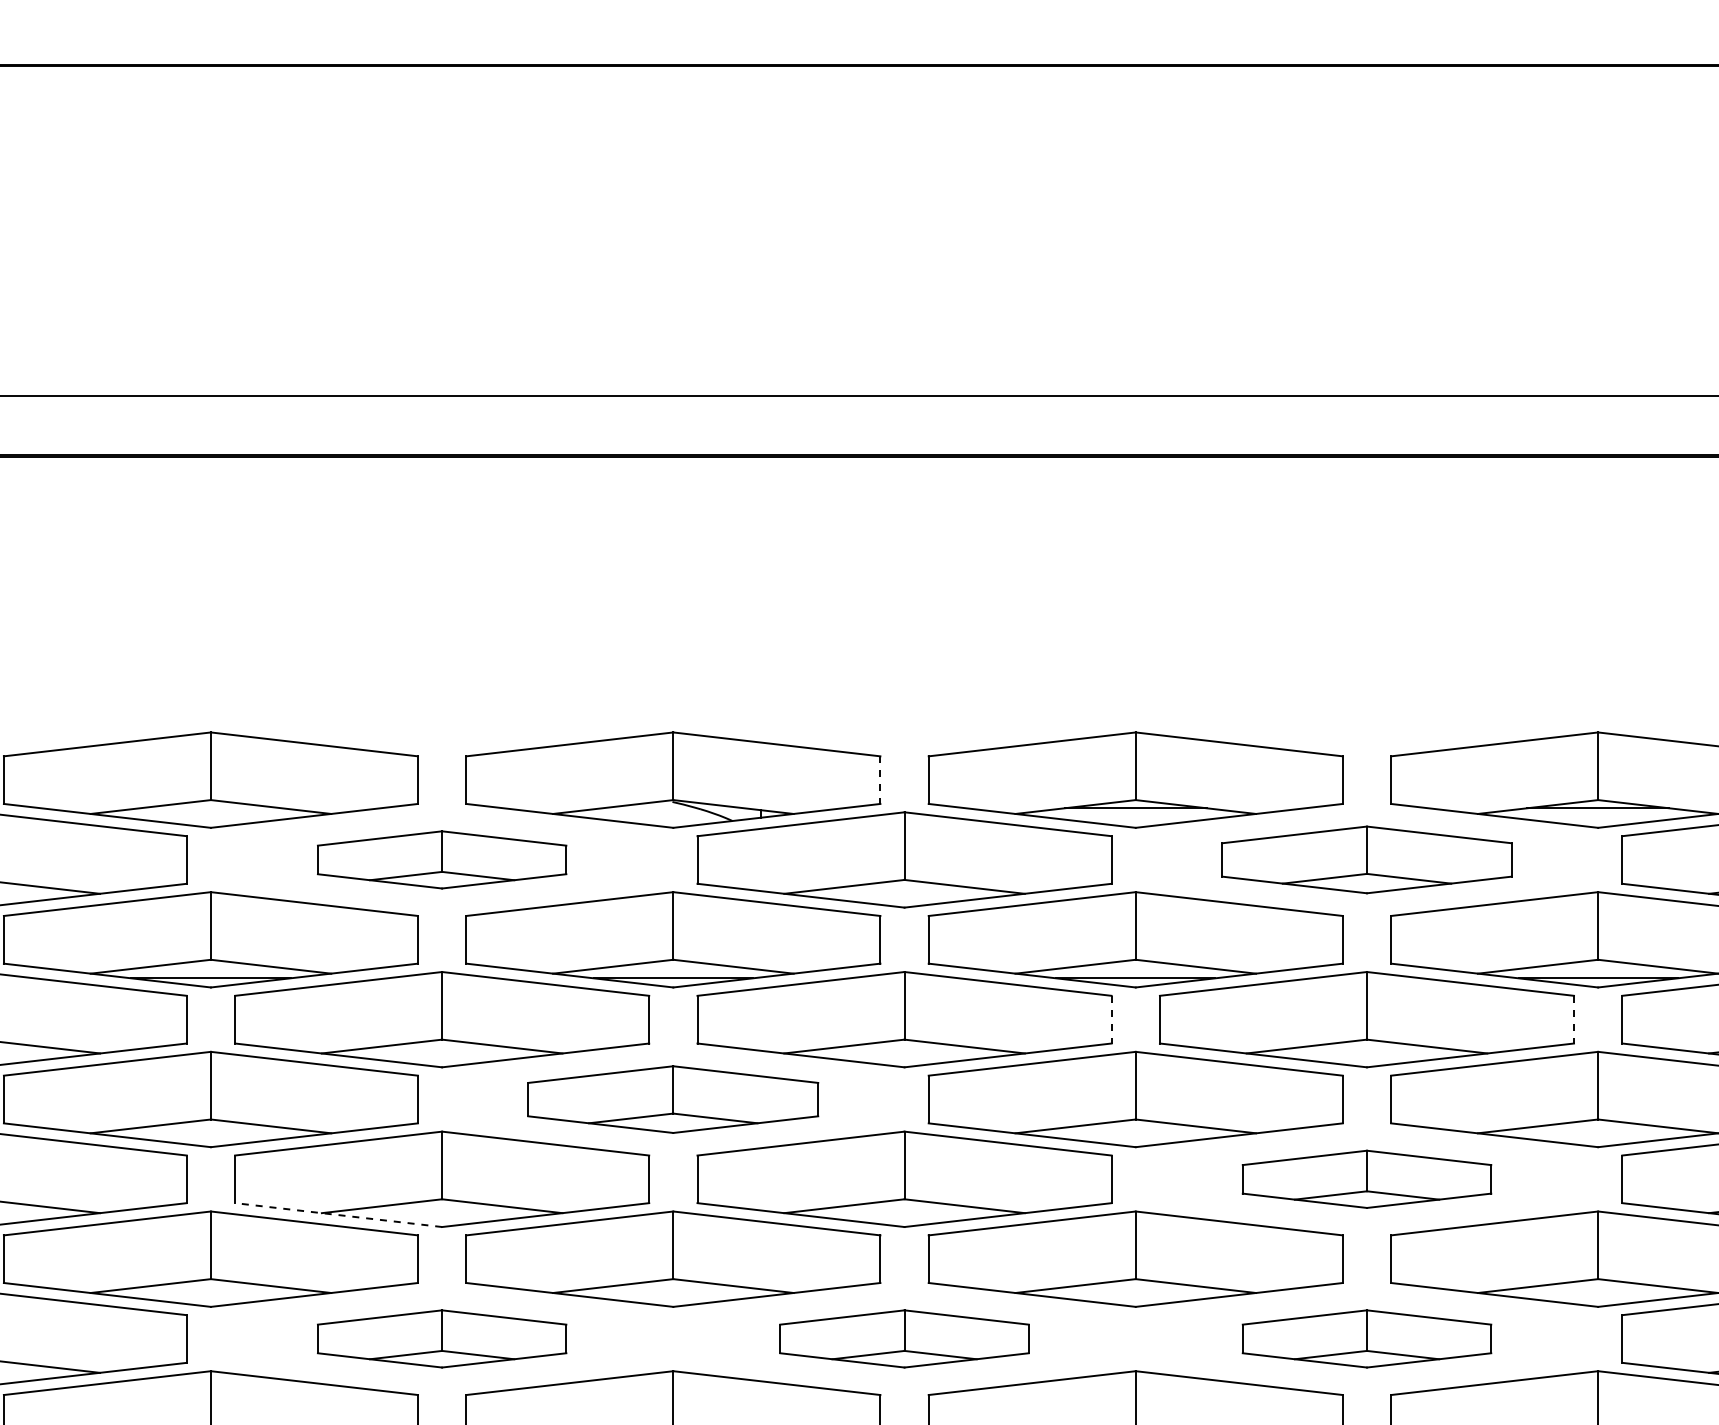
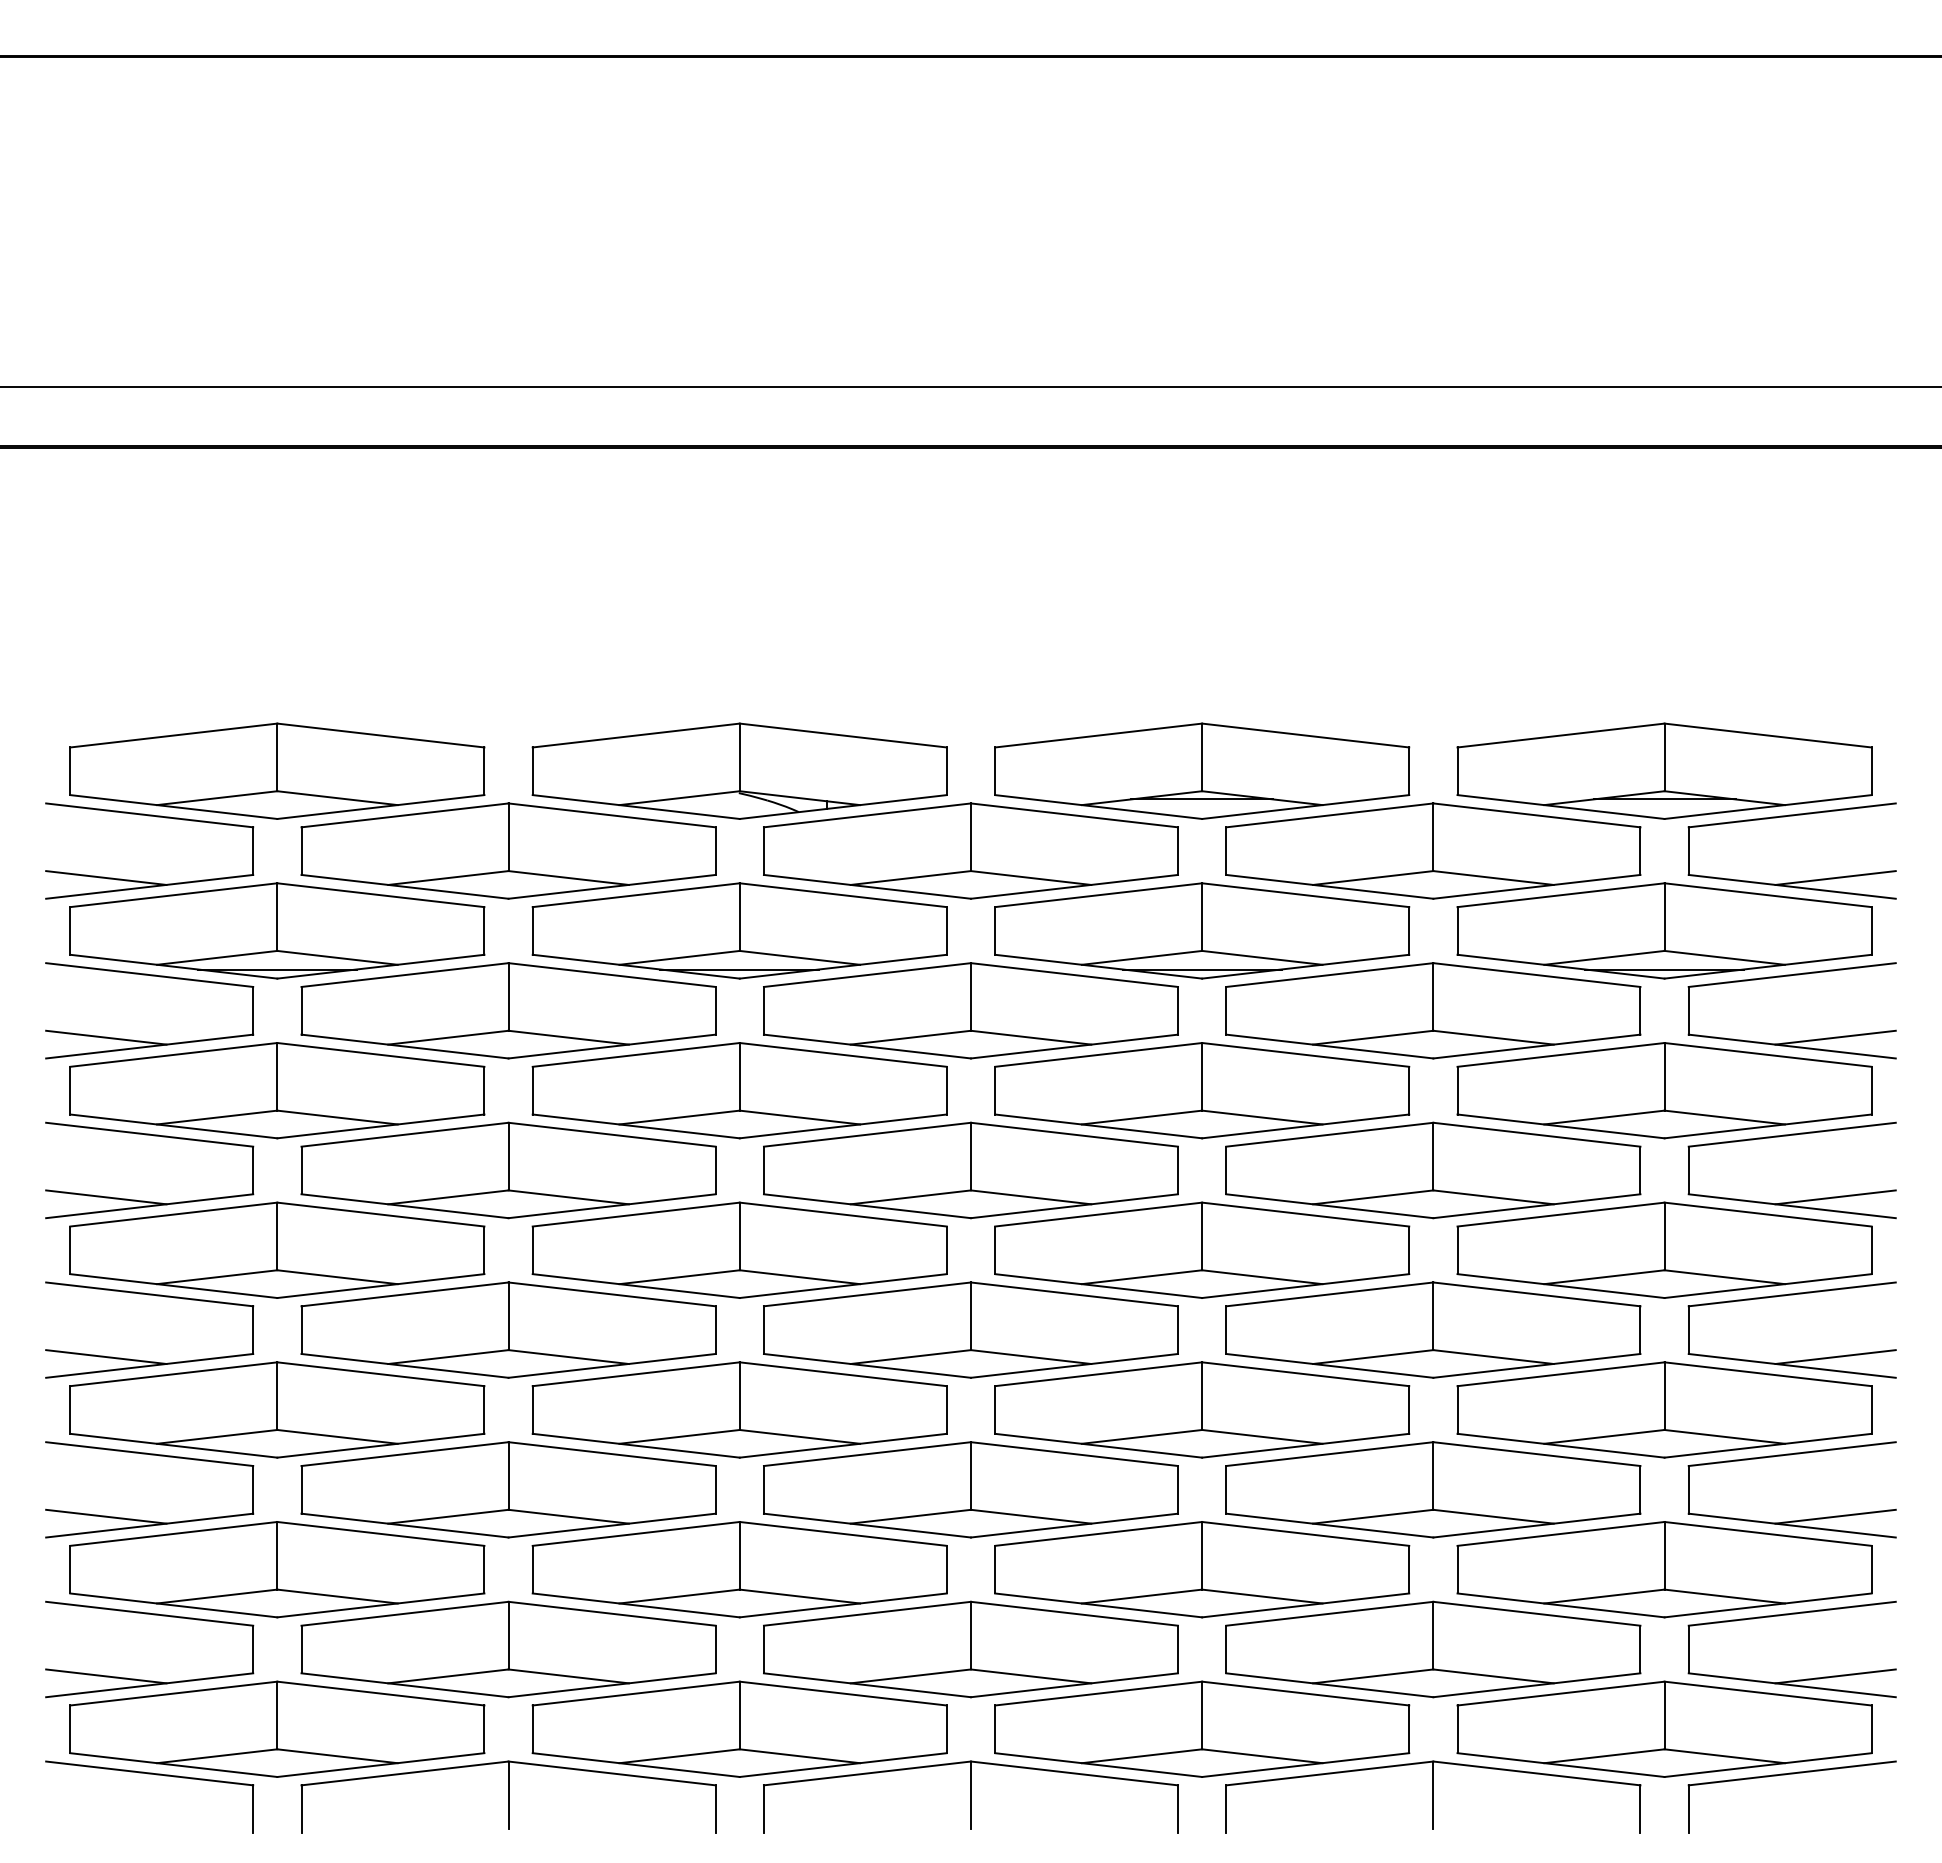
line: (880, 780) -> (946, 771), dashed -> solid
part: (442, 859) -> (508, 850), size x1.67
part: (1367, 859) -> (1433, 850), size x1.43
line: (1112, 1019) -> (1178, 1010), dashed -> solid
line: (1574, 1019) -> (1640, 1010), dashed -> solid
part: (673, 1099) -> (739, 1090), size x1.43
part: (1367, 1179) -> (1433, 1170), size x1.67
line: (338, 1215) -> (404, 1206), dashed -> solid
part: (442, 1338) -> (508, 1329), size x1.67
part: (904, 1338) -> (970, 1329), size x1.67
part: (1367, 1338) -> (1433, 1329), size x1.67

